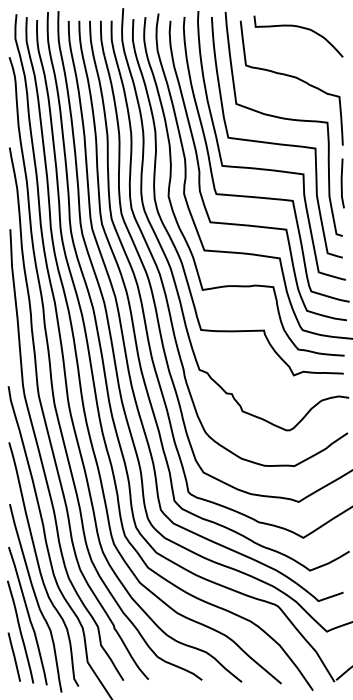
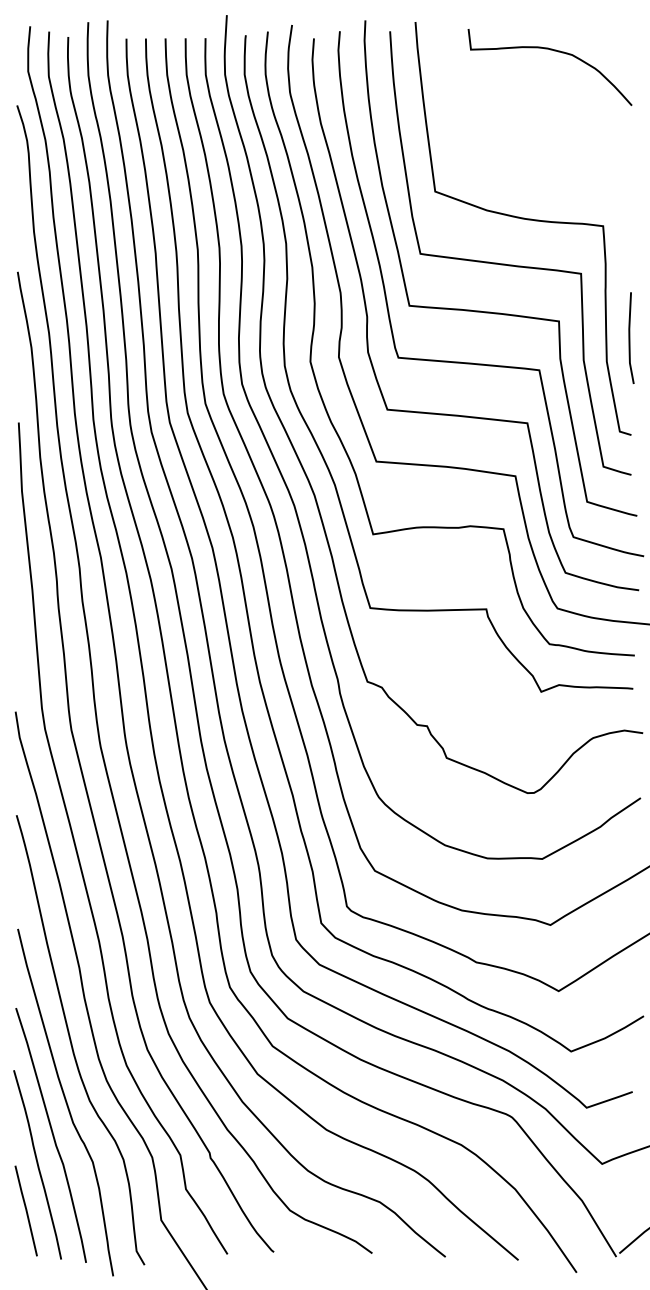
curve: (291, 77) -> (536, 142), removed

